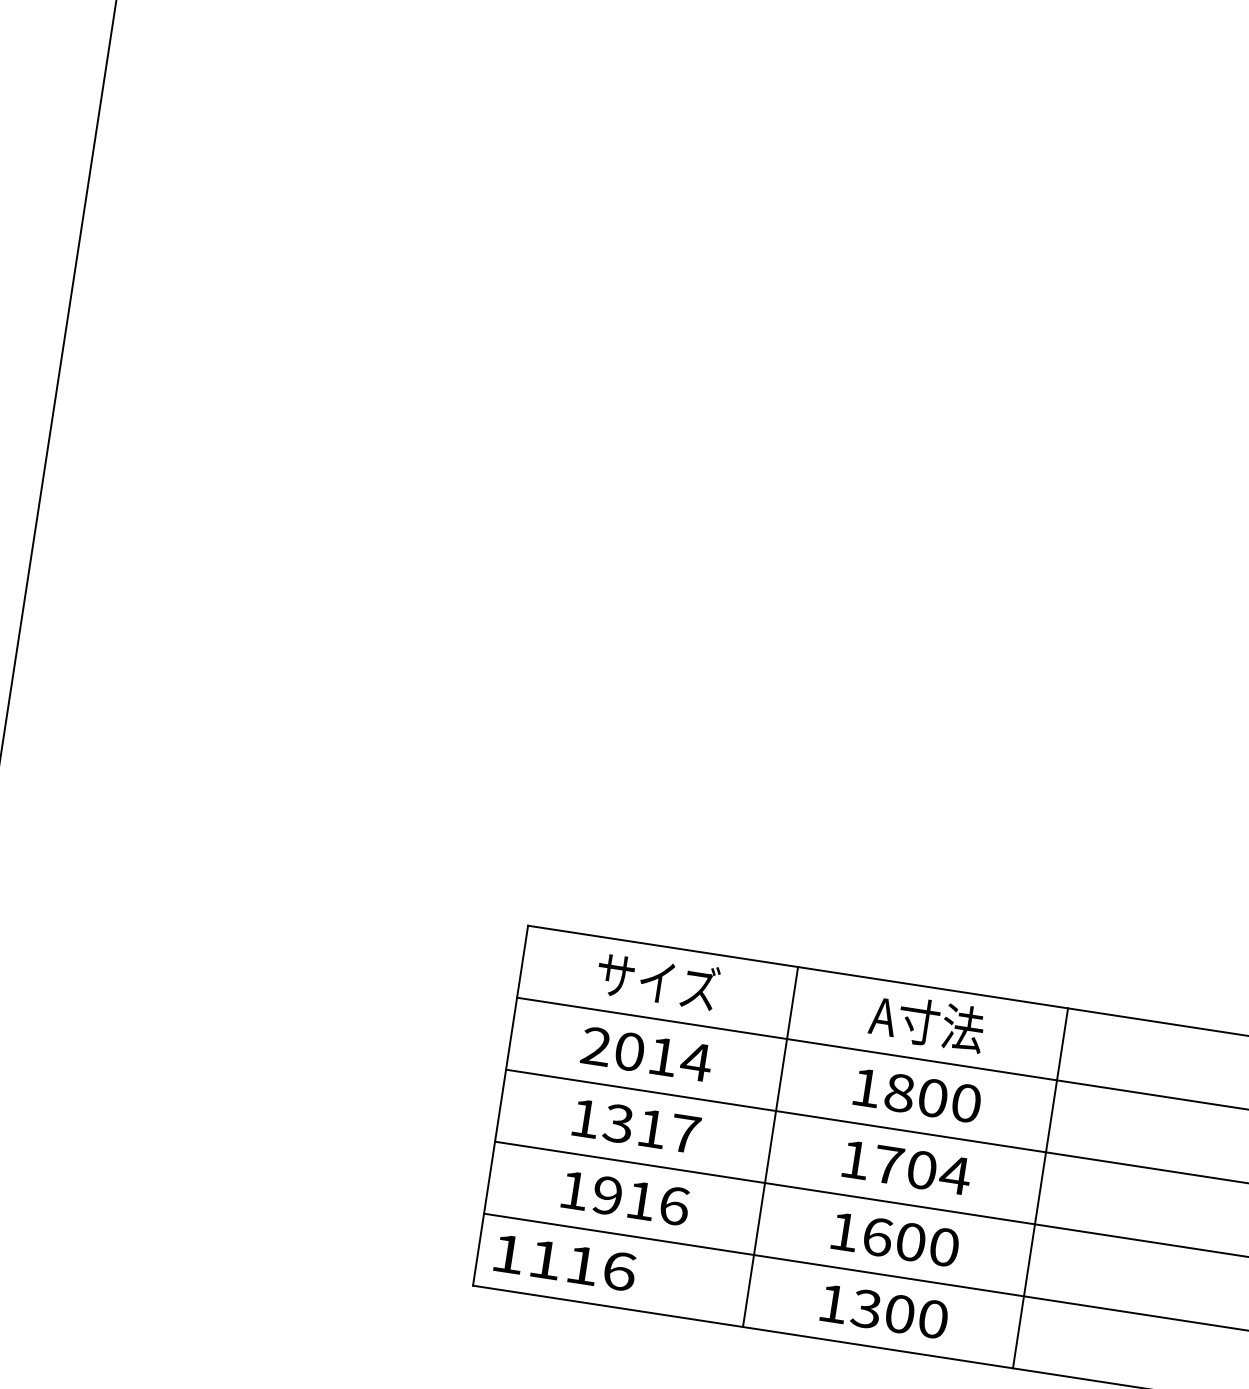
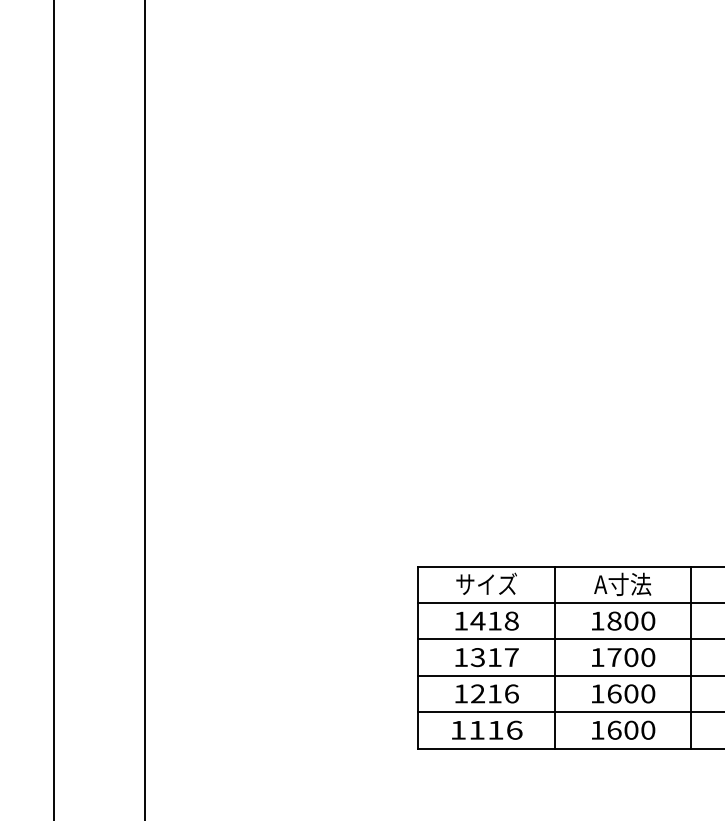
text: (646, 1053) -> (486, 620), 2014 -> 1418
text: (953, 1174) -> (647, 657), 1704 -> 1700
text: (606, 1194) -> (477, 693), 1916 -> 1216
text: (566, 1261) -> (487, 729), moved
text: (866, 1307) -> (614, 729), 1300 -> 1600

